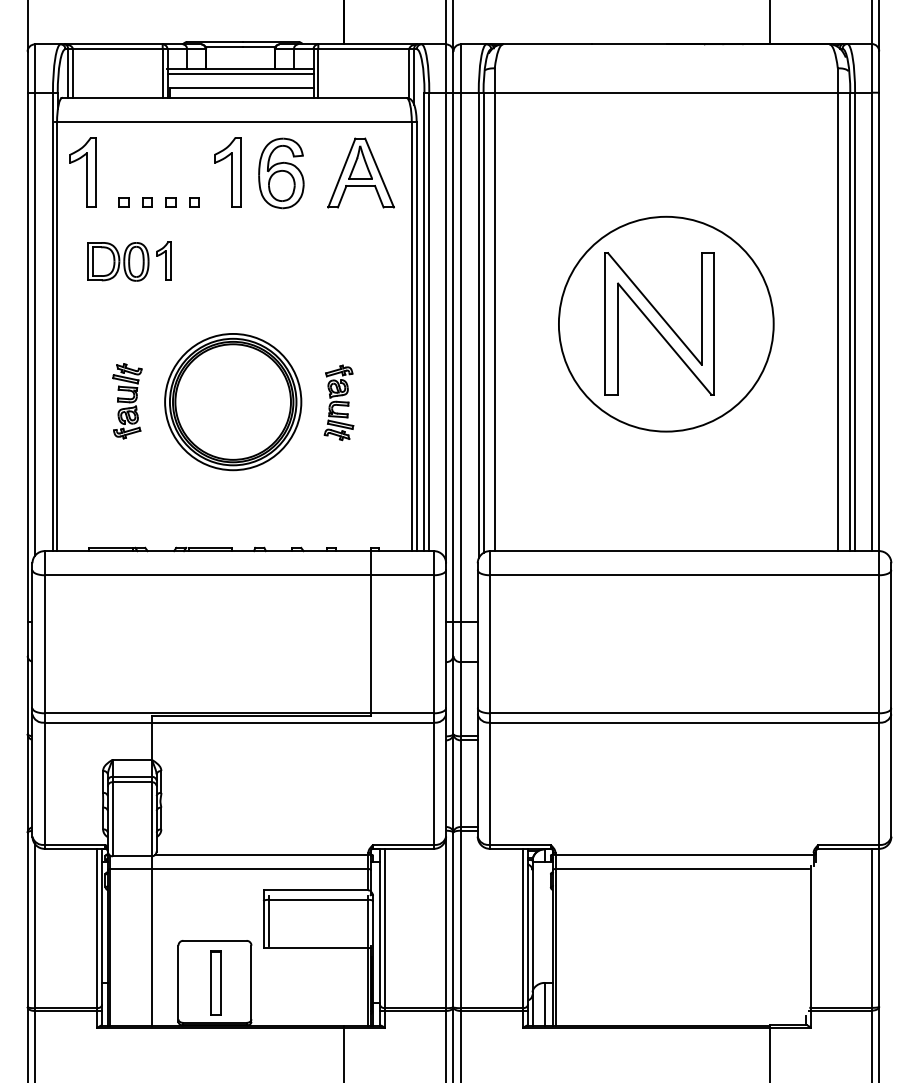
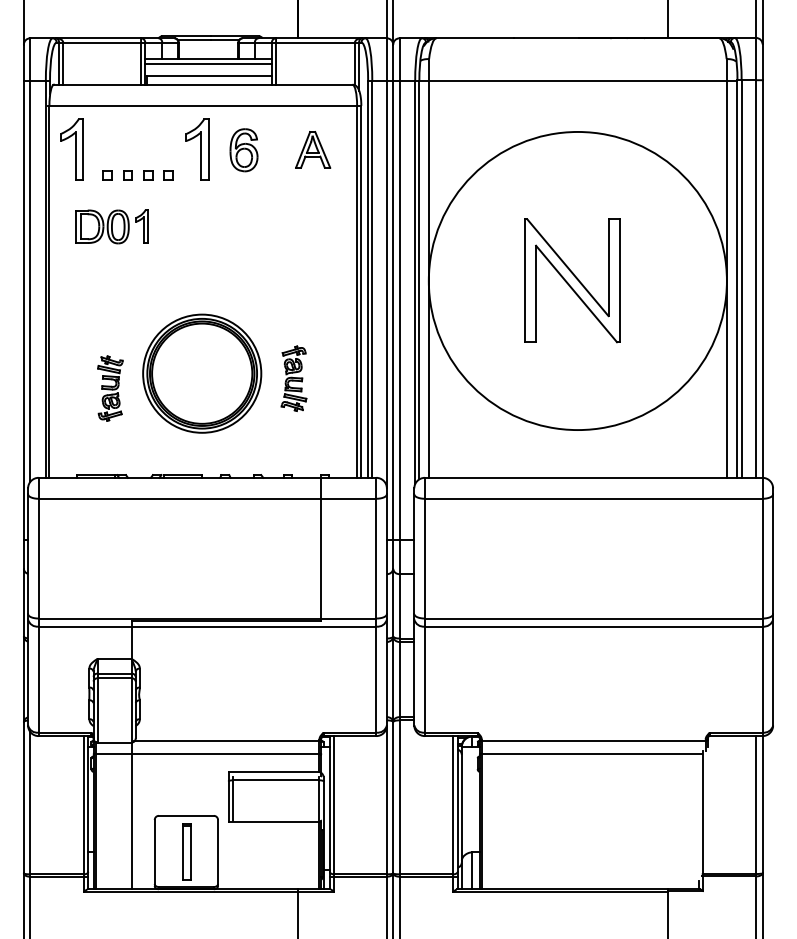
part: (360, 172) -> (312, 149), size x0.6
part: (281, 173) -> (244, 150), size x0.7
circle: (665, 323) -> (577, 280), size x1.6
part: (127, 401) -> (110, 388), moved
part: (233, 402) -> (202, 374), moved
part: (338, 402) -> (293, 378), moved

